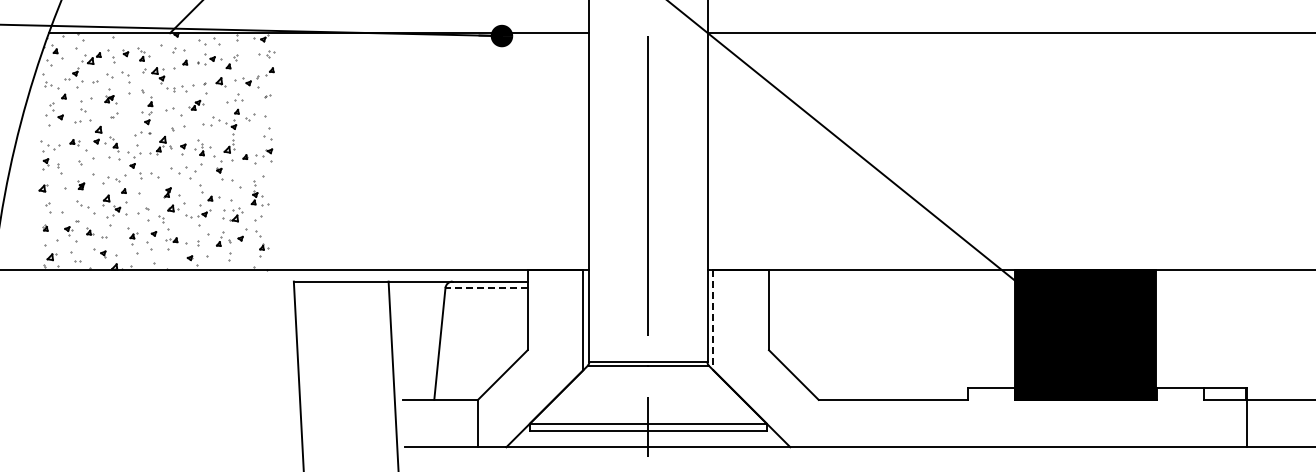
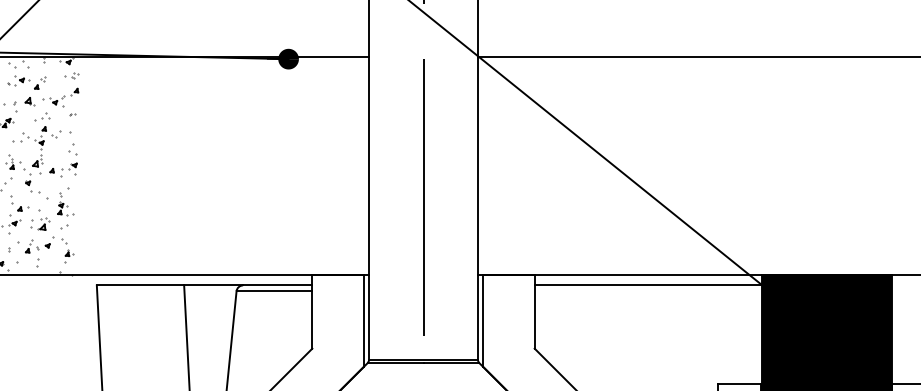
line: (892, 281) -> (648, 285), added
line: (486, 287) -> (274, 290), dashed -> solid
line: (713, 320) -> (483, 321), dashed -> solid

